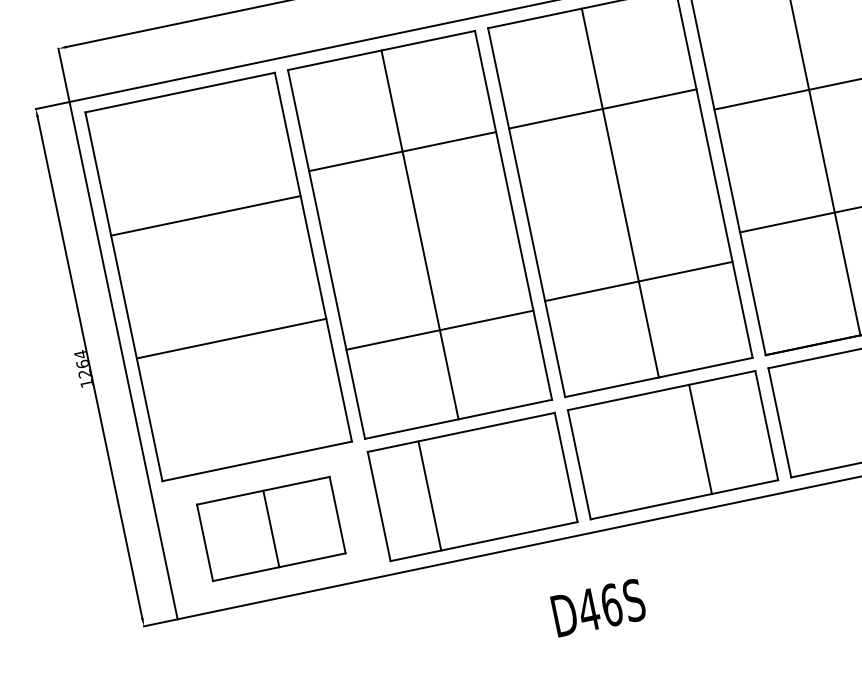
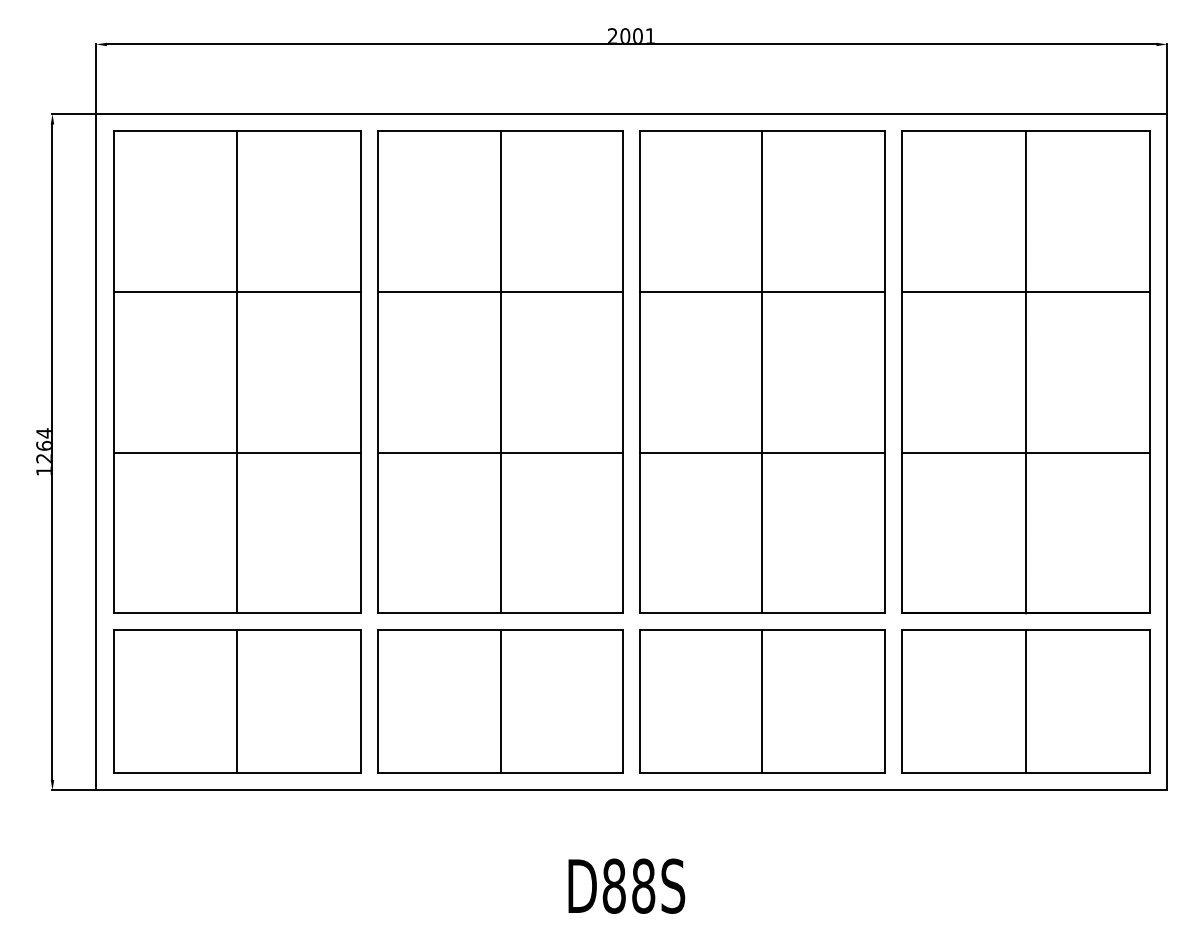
line: (602, 109) -> (762, 292), moved
line: (402, 151) -> (500, 292), moved
line: (218, 277) -> (237, 372), added
line: (638, 281) -> (762, 452), moved
line: (439, 329) -> (500, 452), moved
line: (700, 439) -> (762, 701), moved
line: (429, 495) -> (500, 701), moved
part: (271, 528) -> (237, 701), size x1.43
text: (599, 607) -> (628, 885), D46S -> D88S

